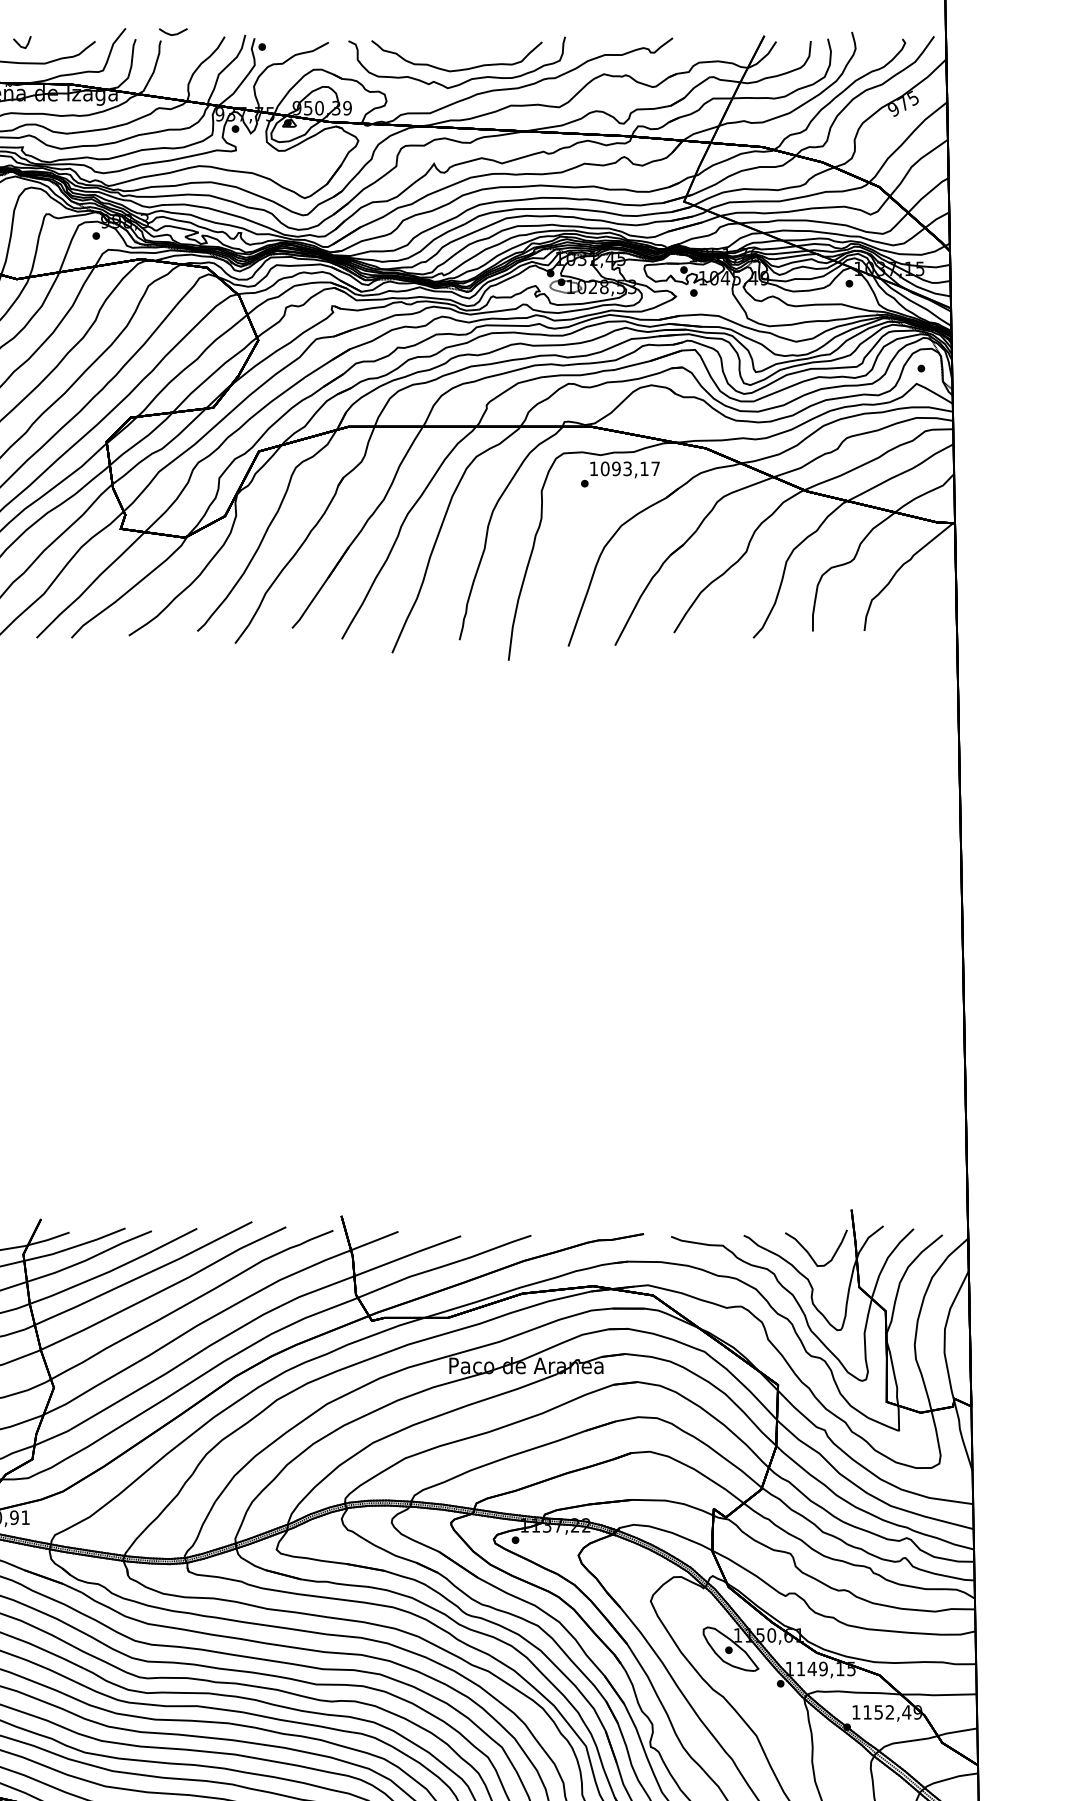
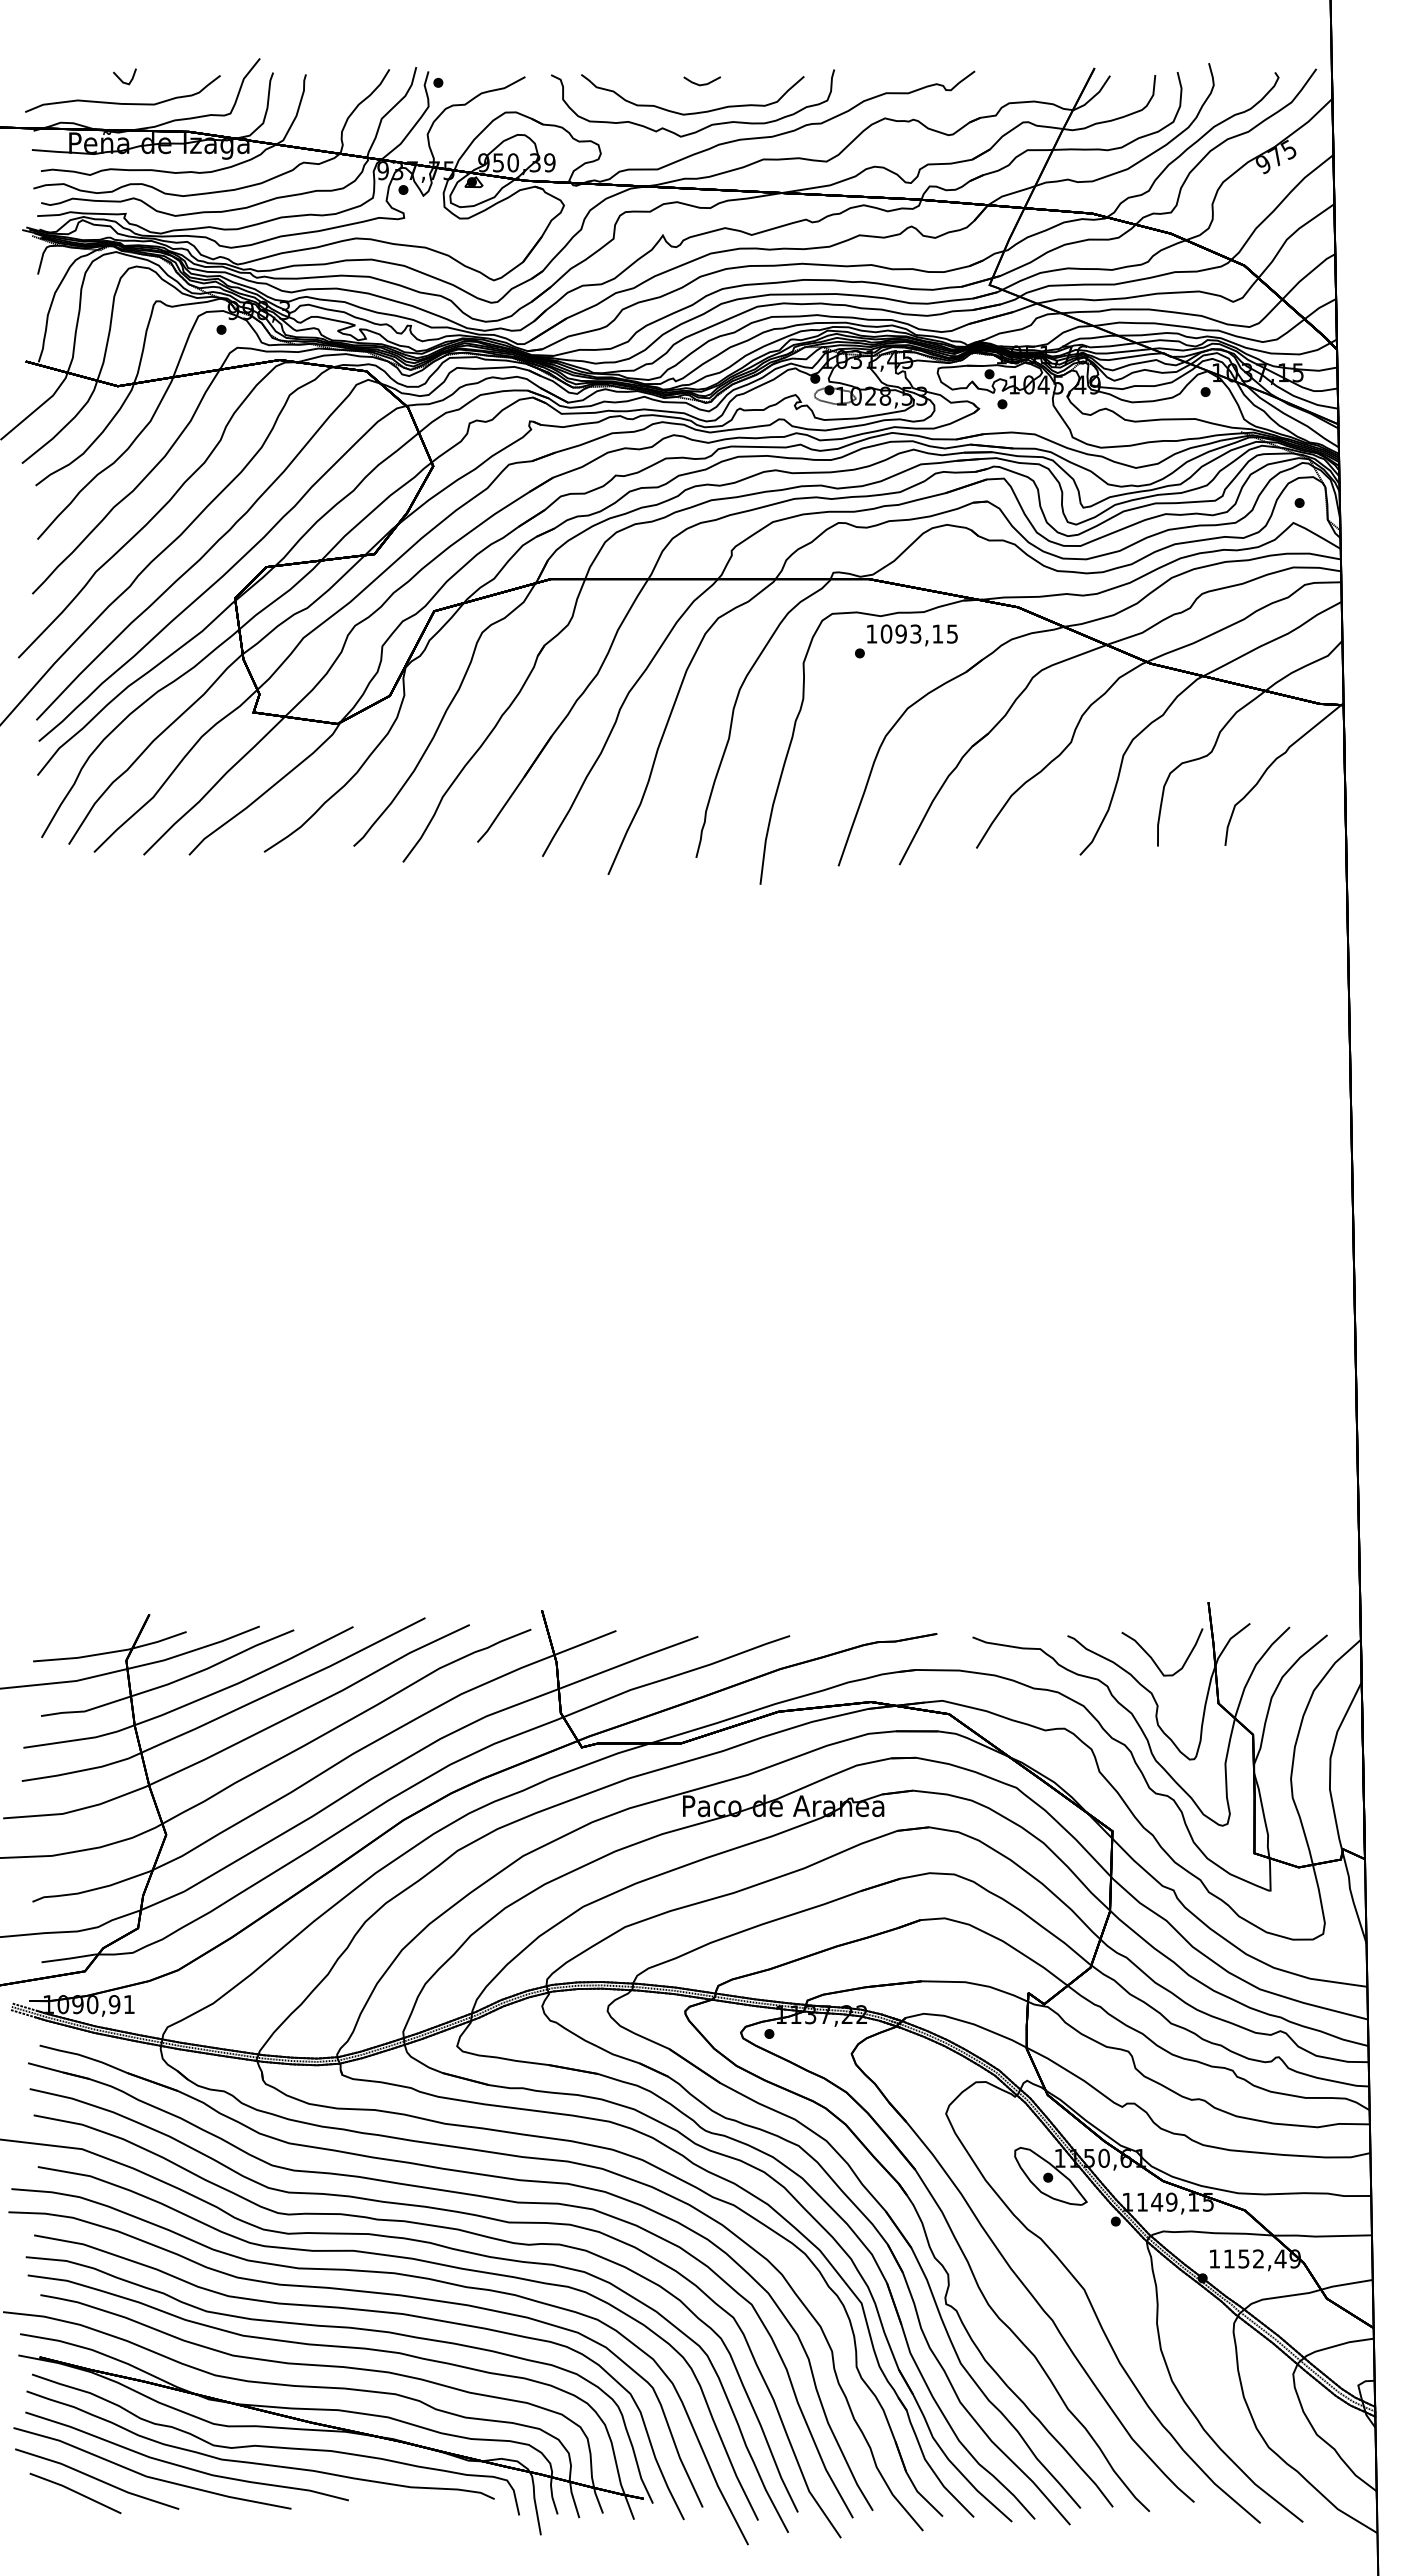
line: (174, 33) -> (703, 83), moved
text: (655, 468) -> (952, 633), 1093,17 -> 1093,15

